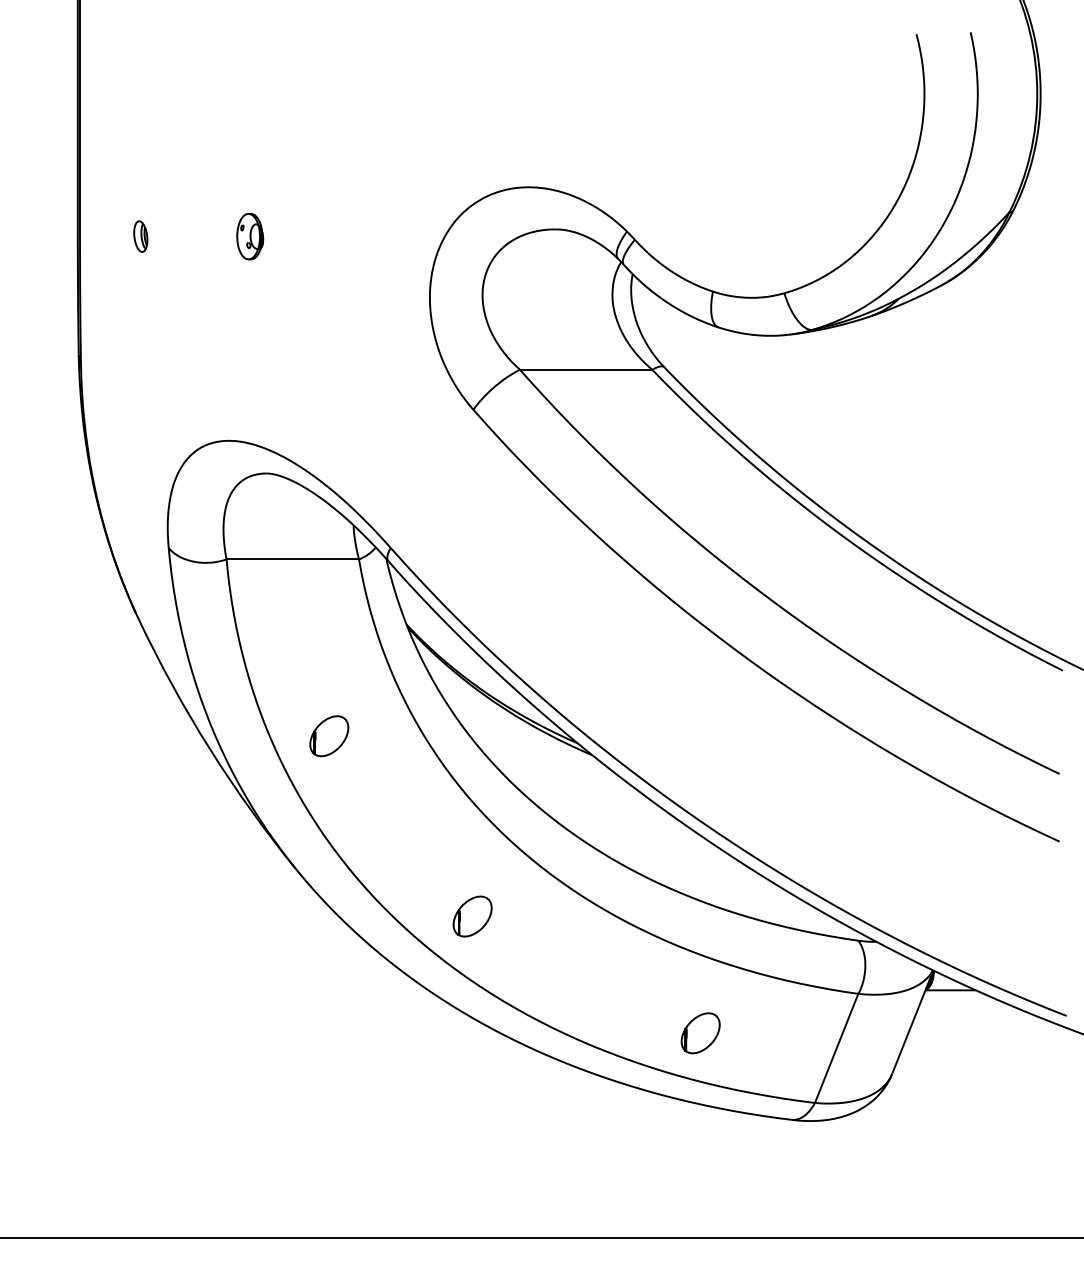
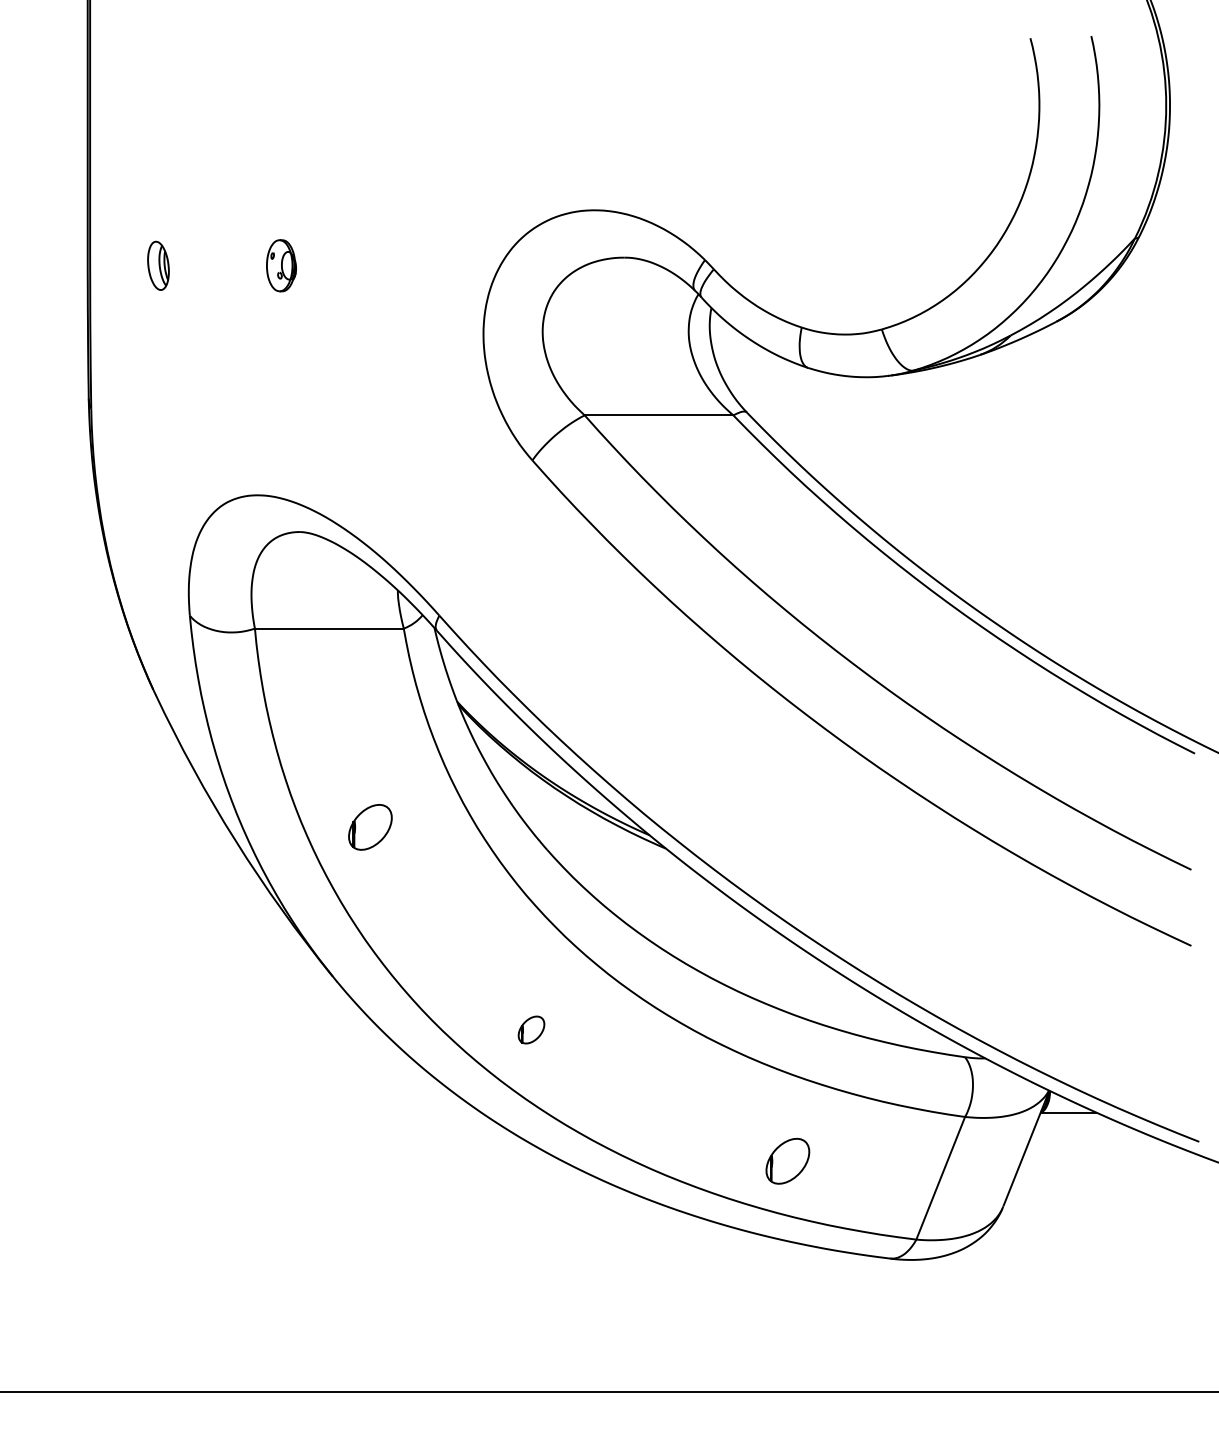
part: (140, 236) -> (158, 265), size x1.4
part: (472, 916) -> (531, 1029), size x0.6

